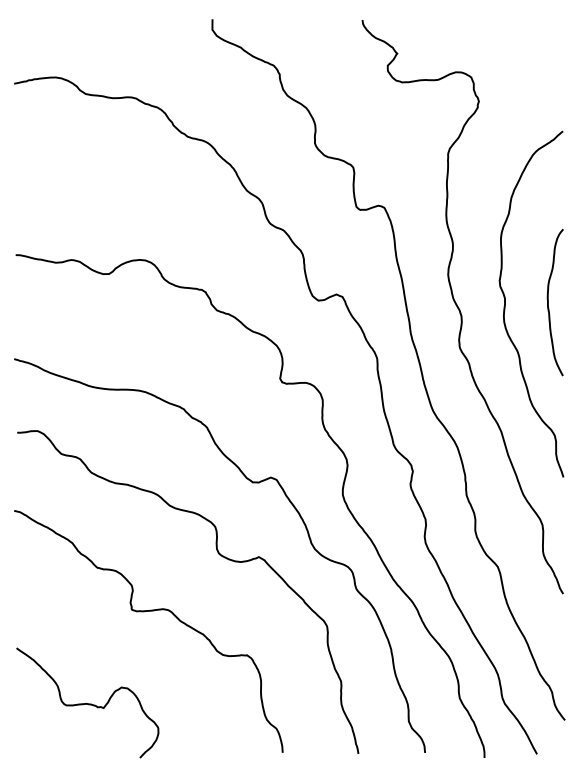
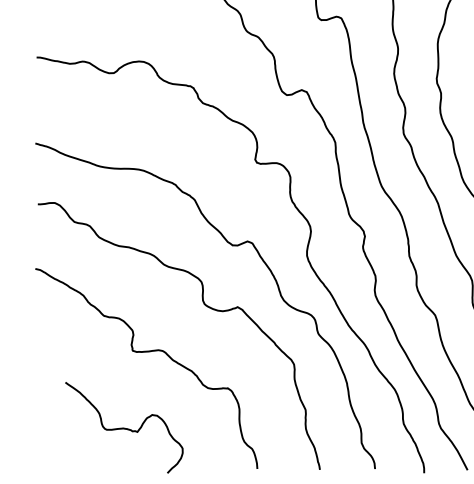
curve: (86, 702) -> (123, 427), moved

